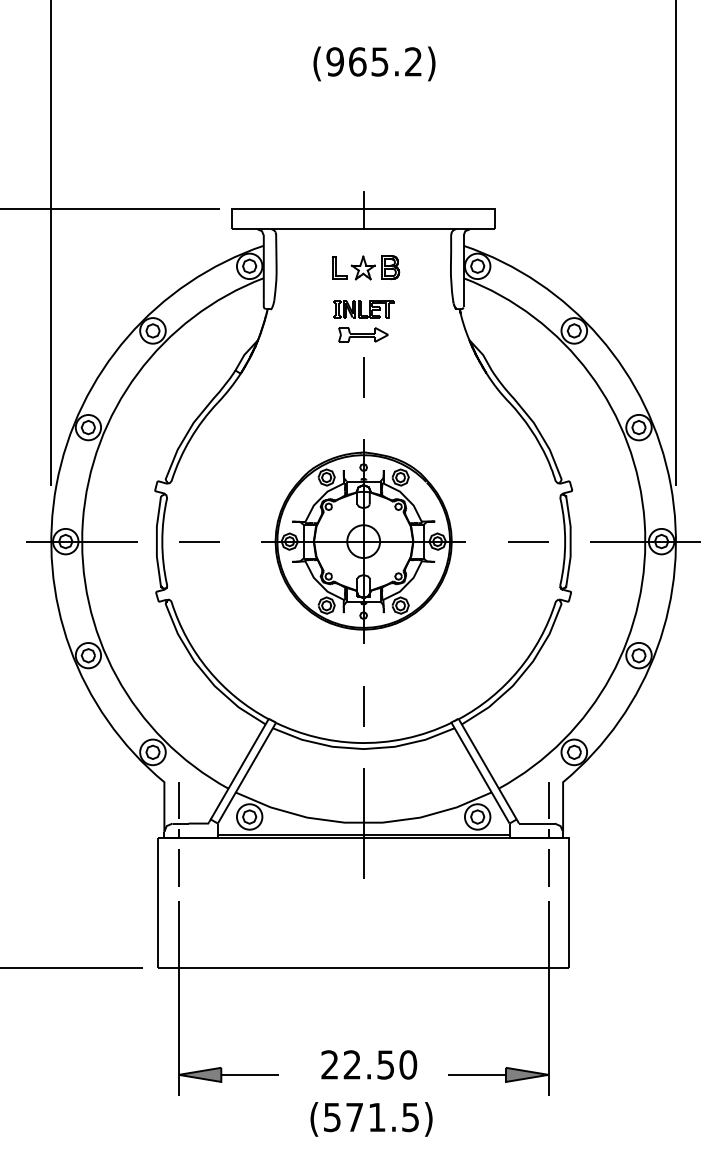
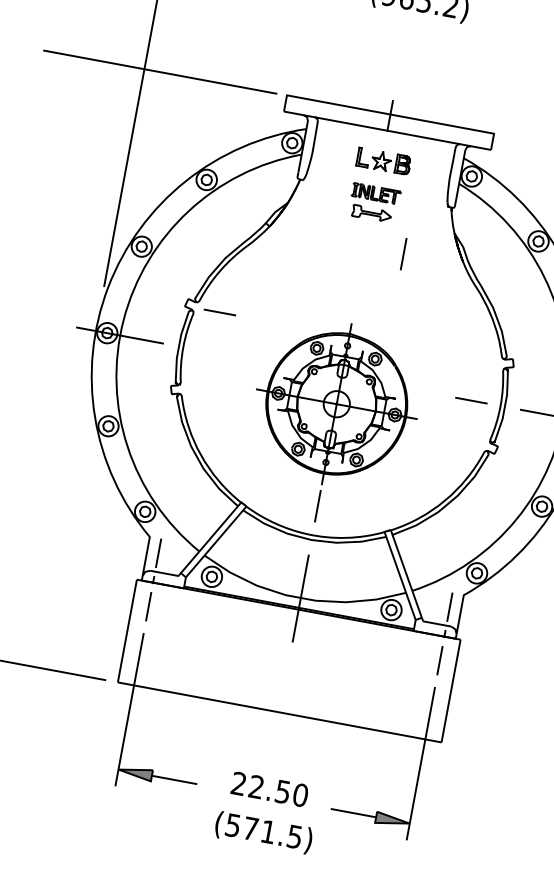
line: (363, 377) -> (403, 254), moved
line: (199, 541) -> (220, 312), moved
part: (363, 541) -> (336, 404), moved

